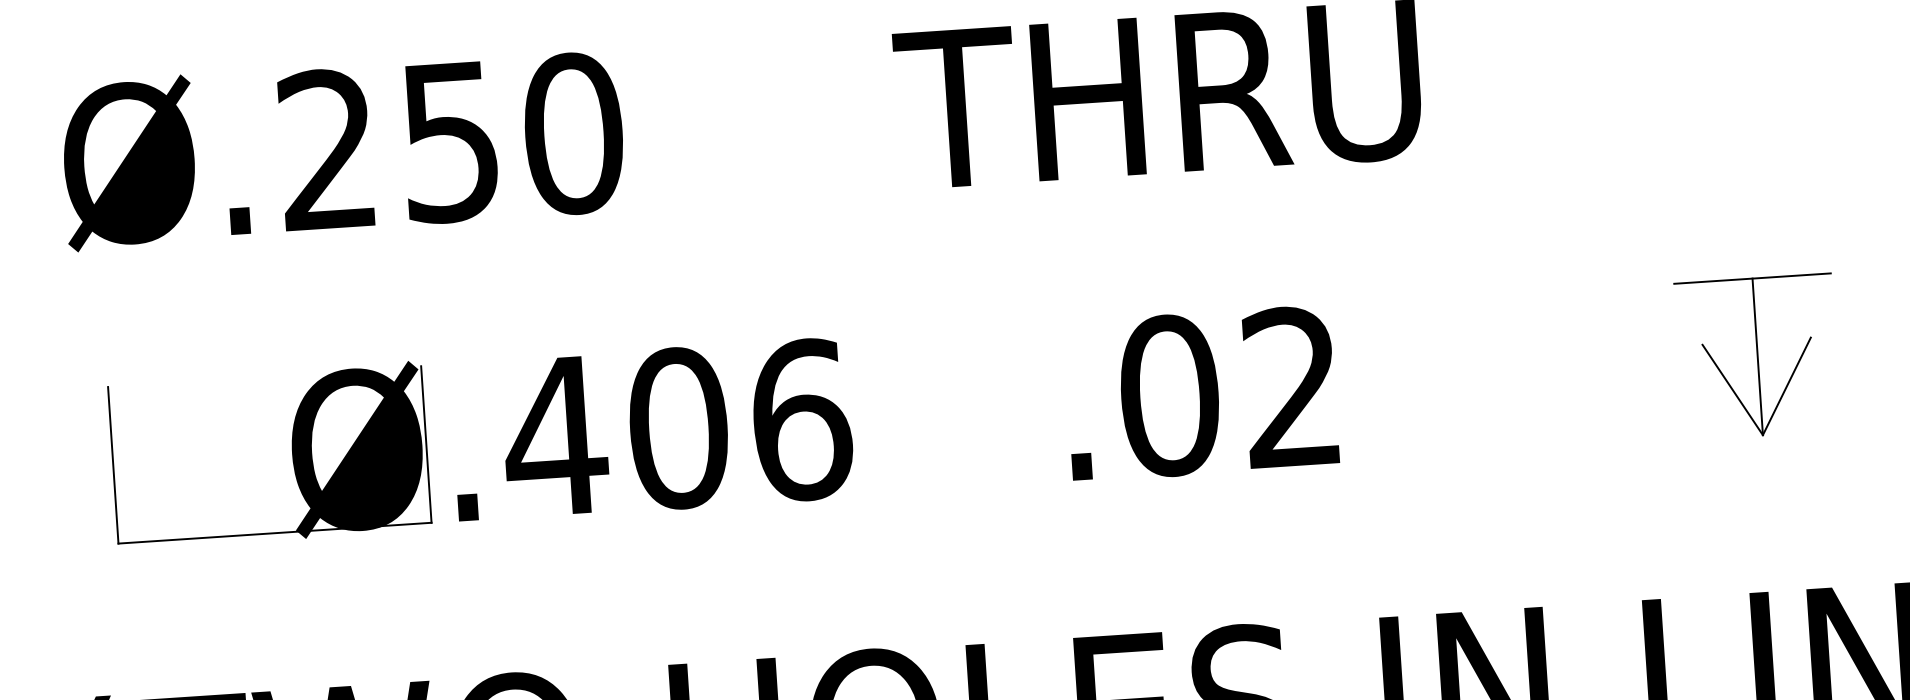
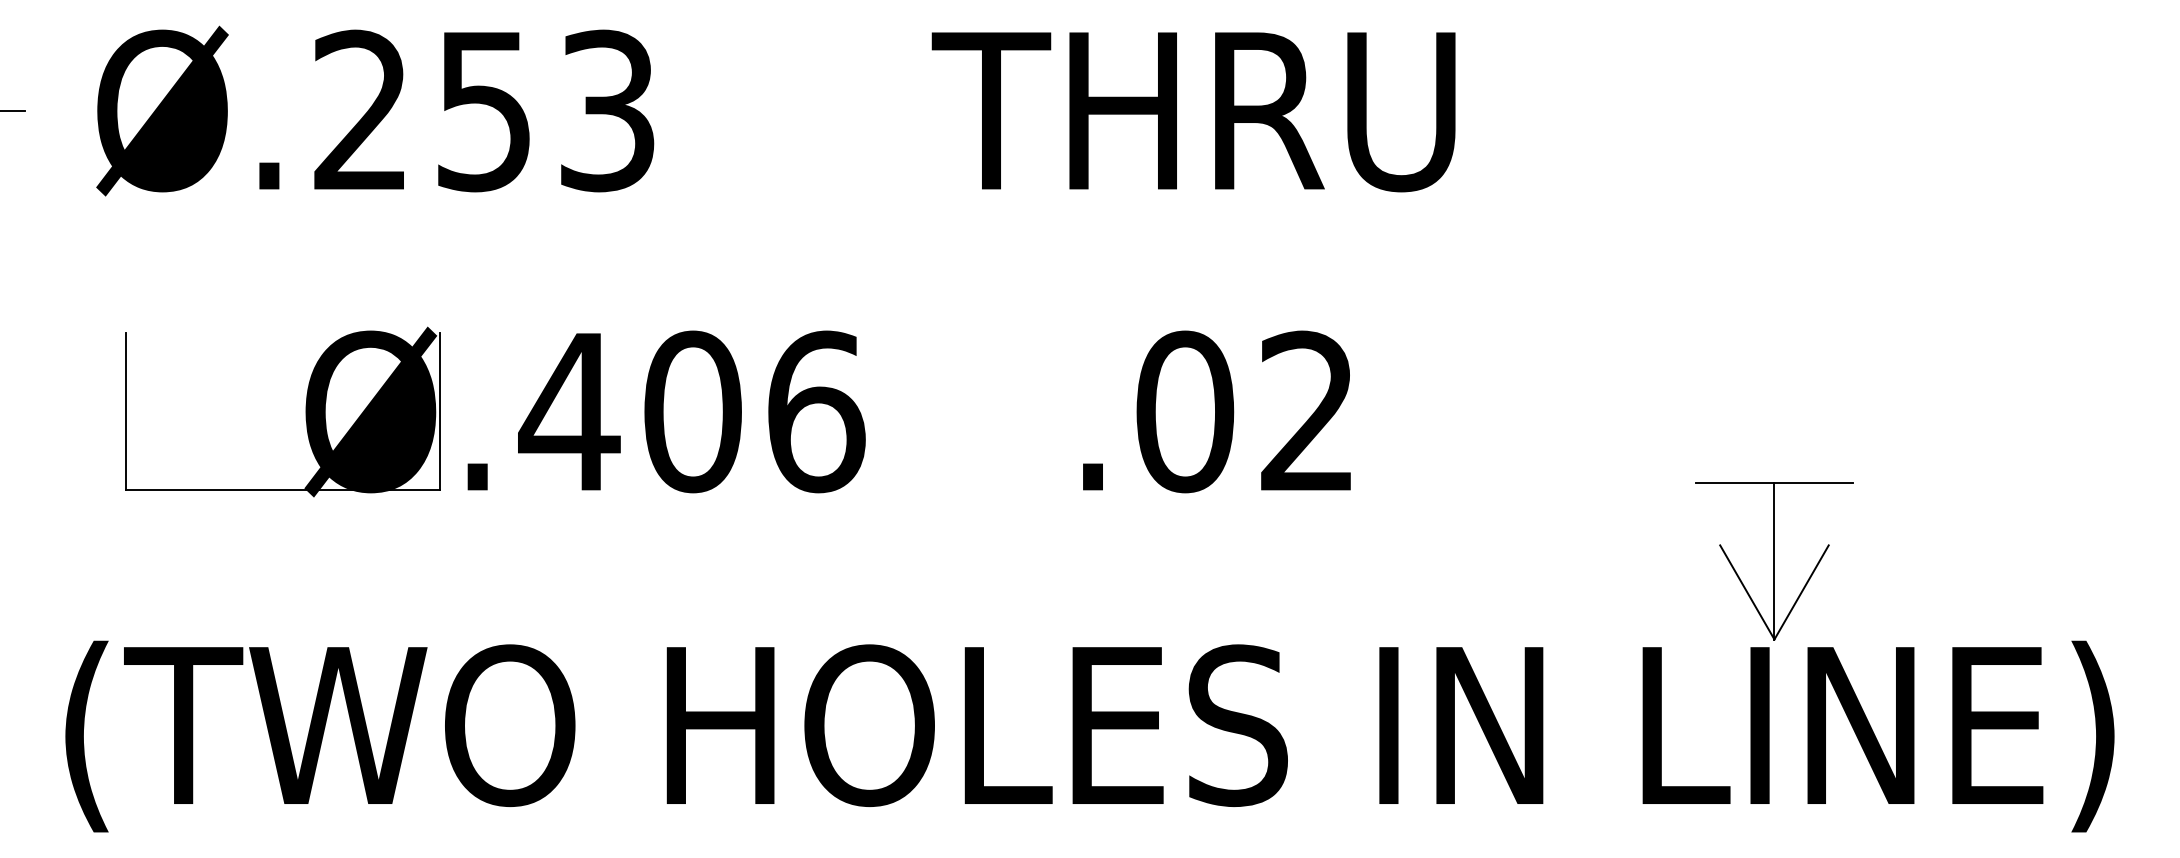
text: (573, 133) -> (607, 110), Ø.250 -> Ø.253
part: (1757, 357) -> (1774, 561), moved

